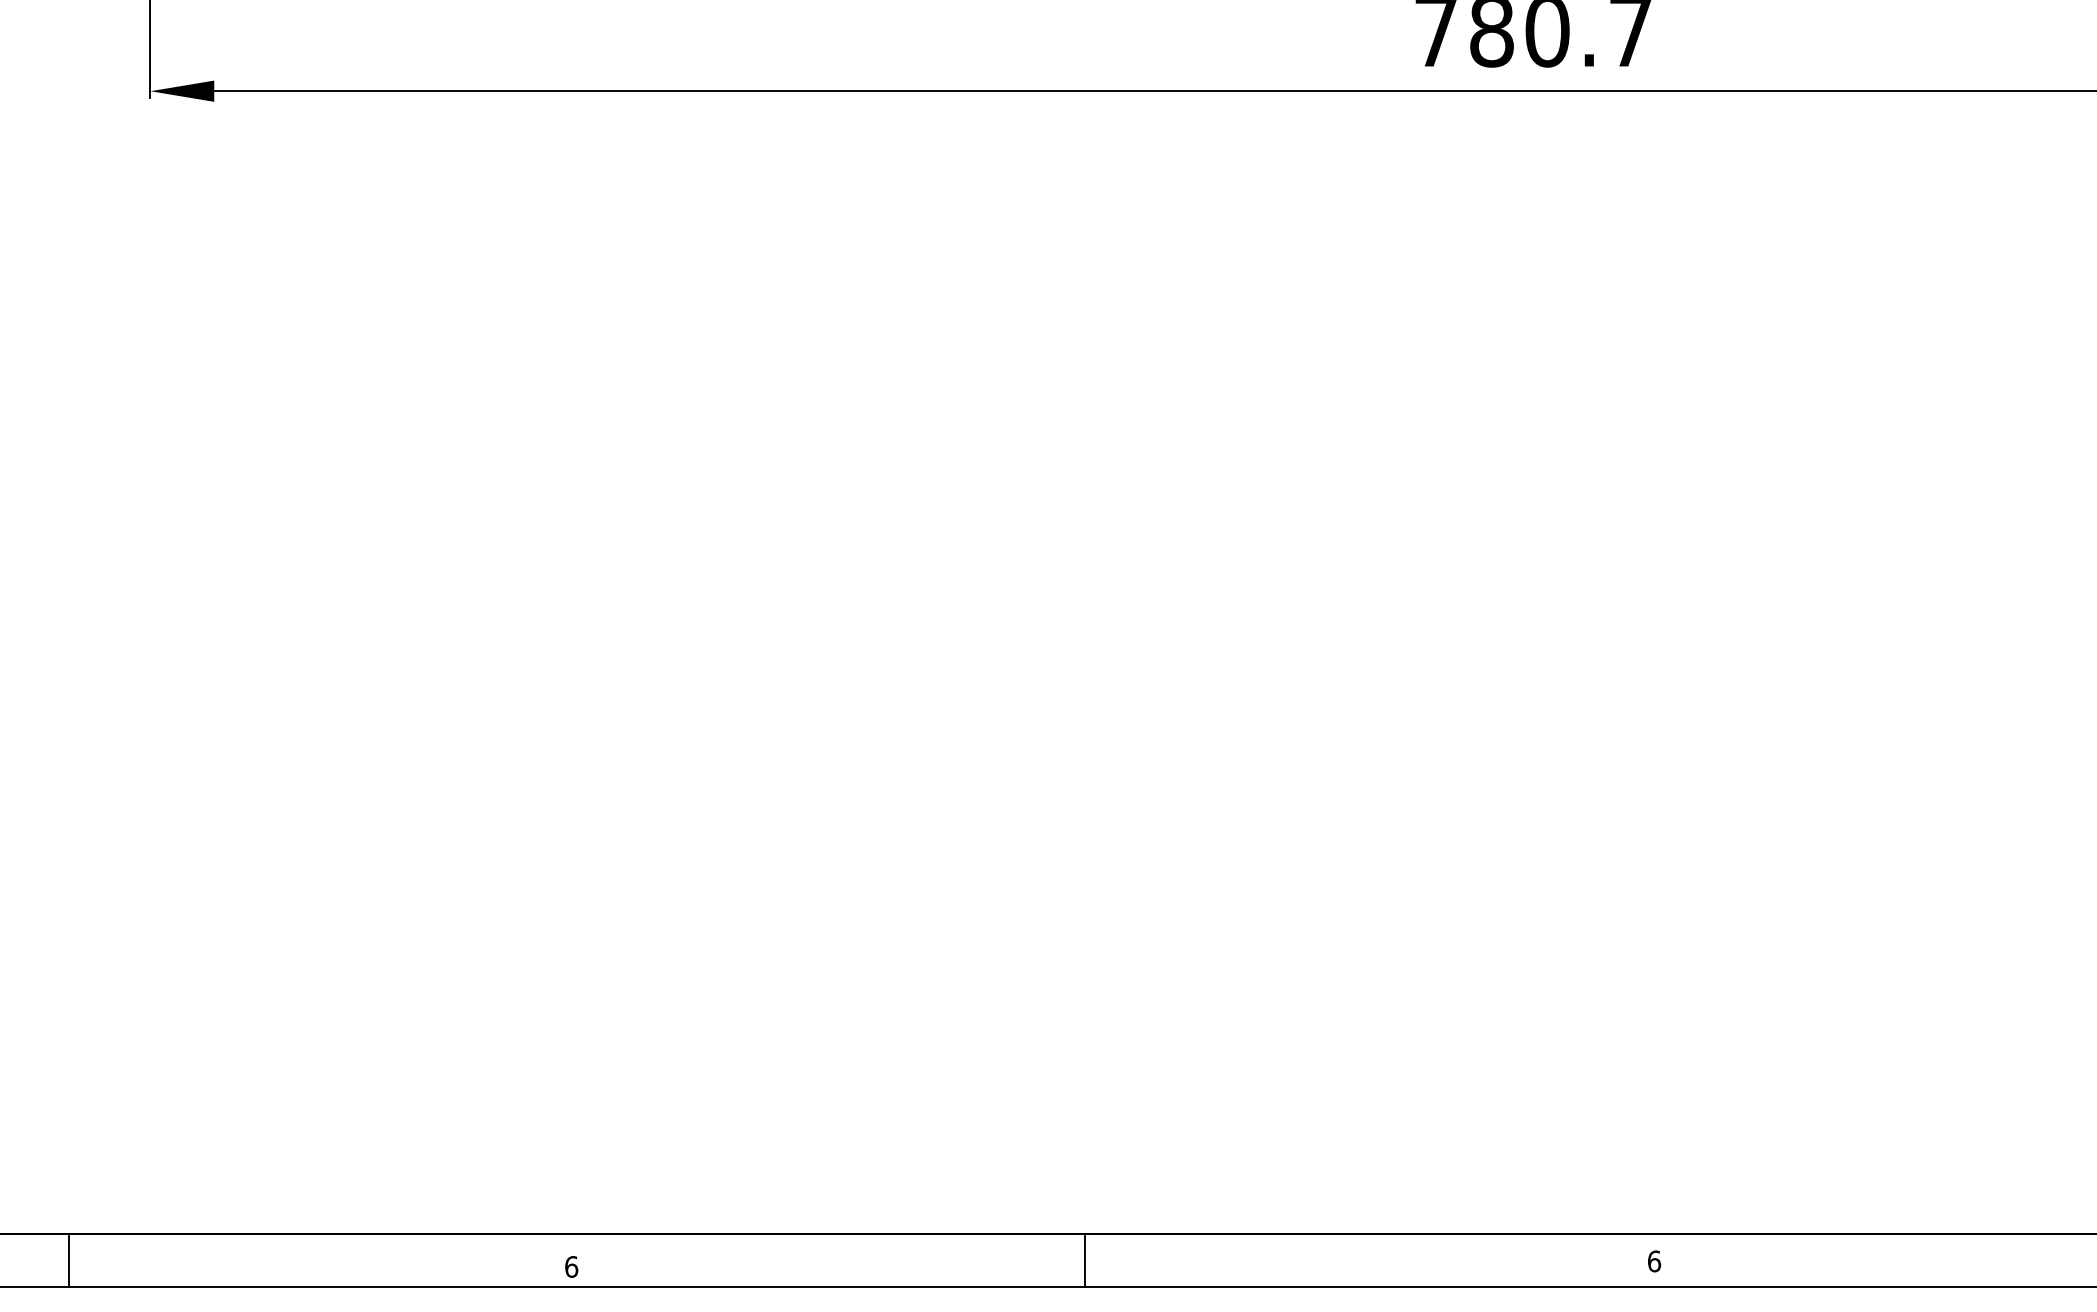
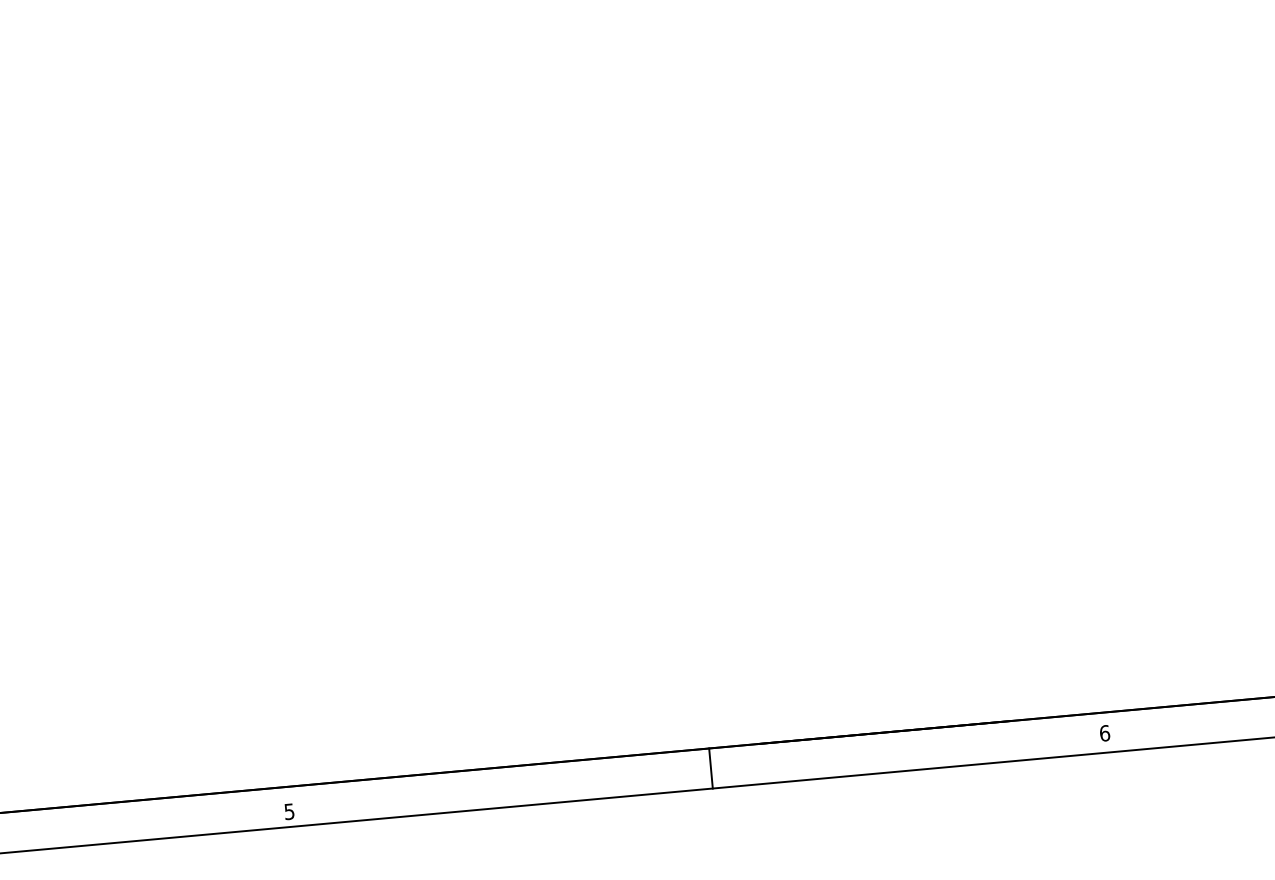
line: (1084, 1260) -> (710, 768), moved
text: (571, 1266) -> (289, 811), 6 -> 5

